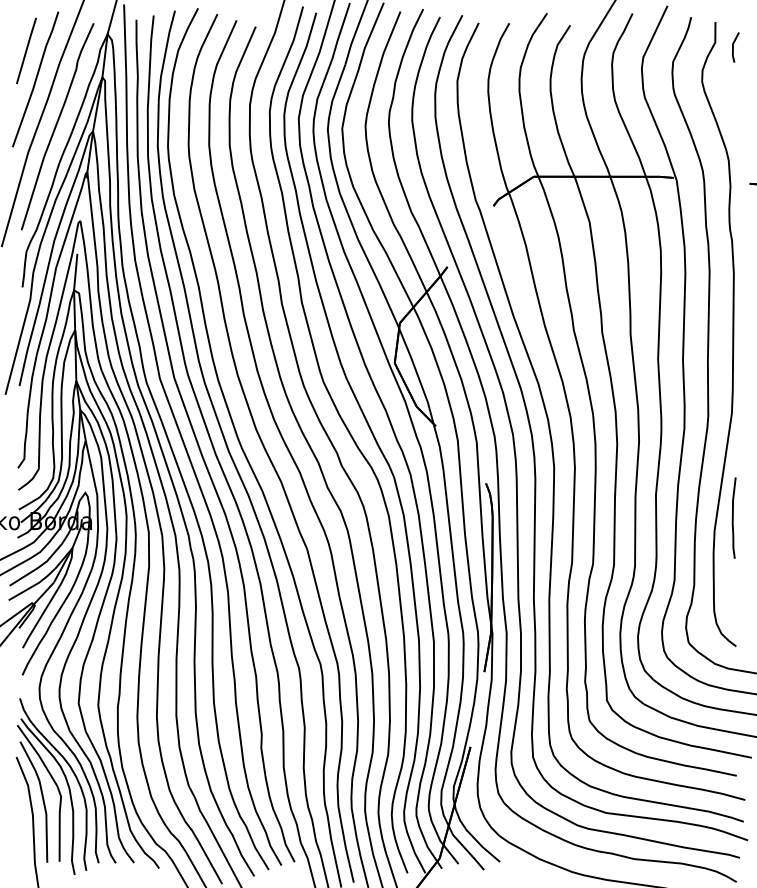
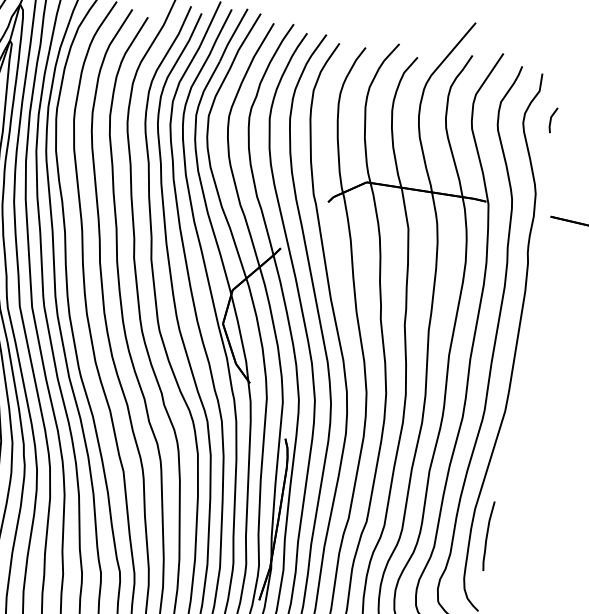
line: (733, 47) -> (551, 120), moved
curve: (733, 517) -> (487, 535), moved

